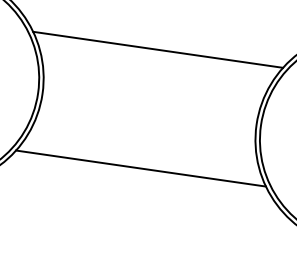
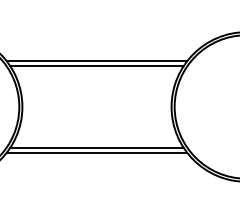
line: (158, 43) -> (96, 61), added
line: (139, 174) -> (96, 152), added

